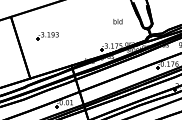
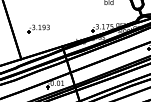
part: (47, 36) -> (38, 29), moved

